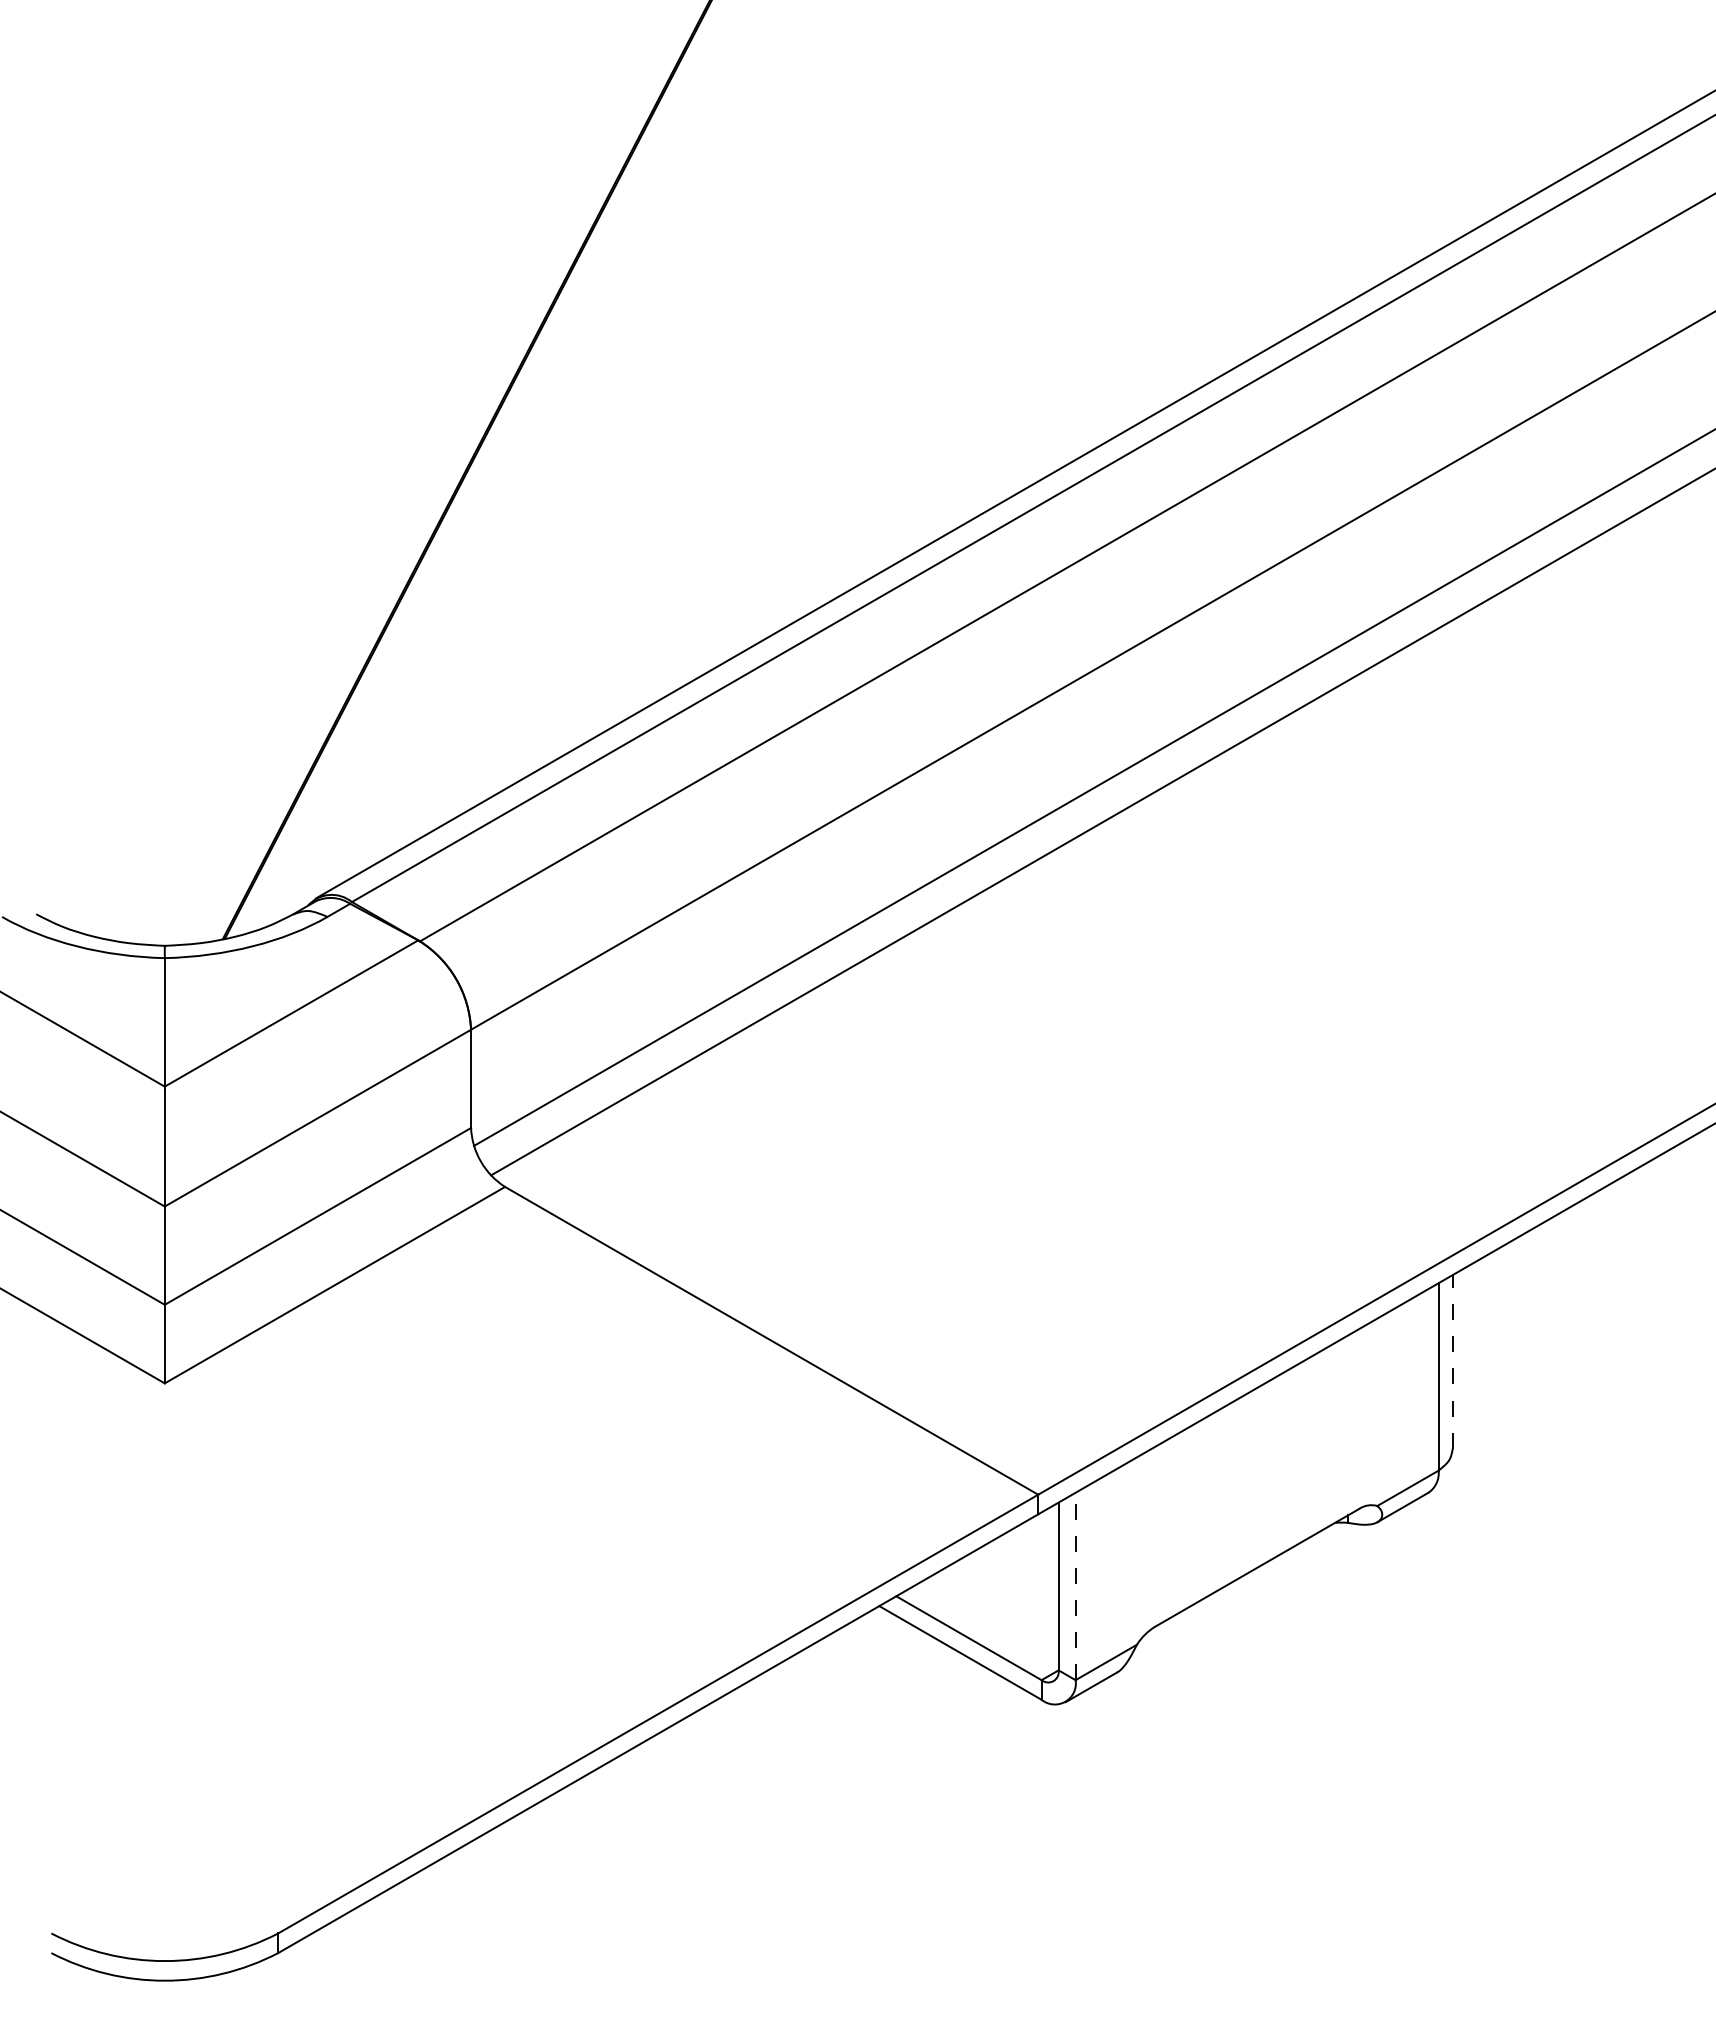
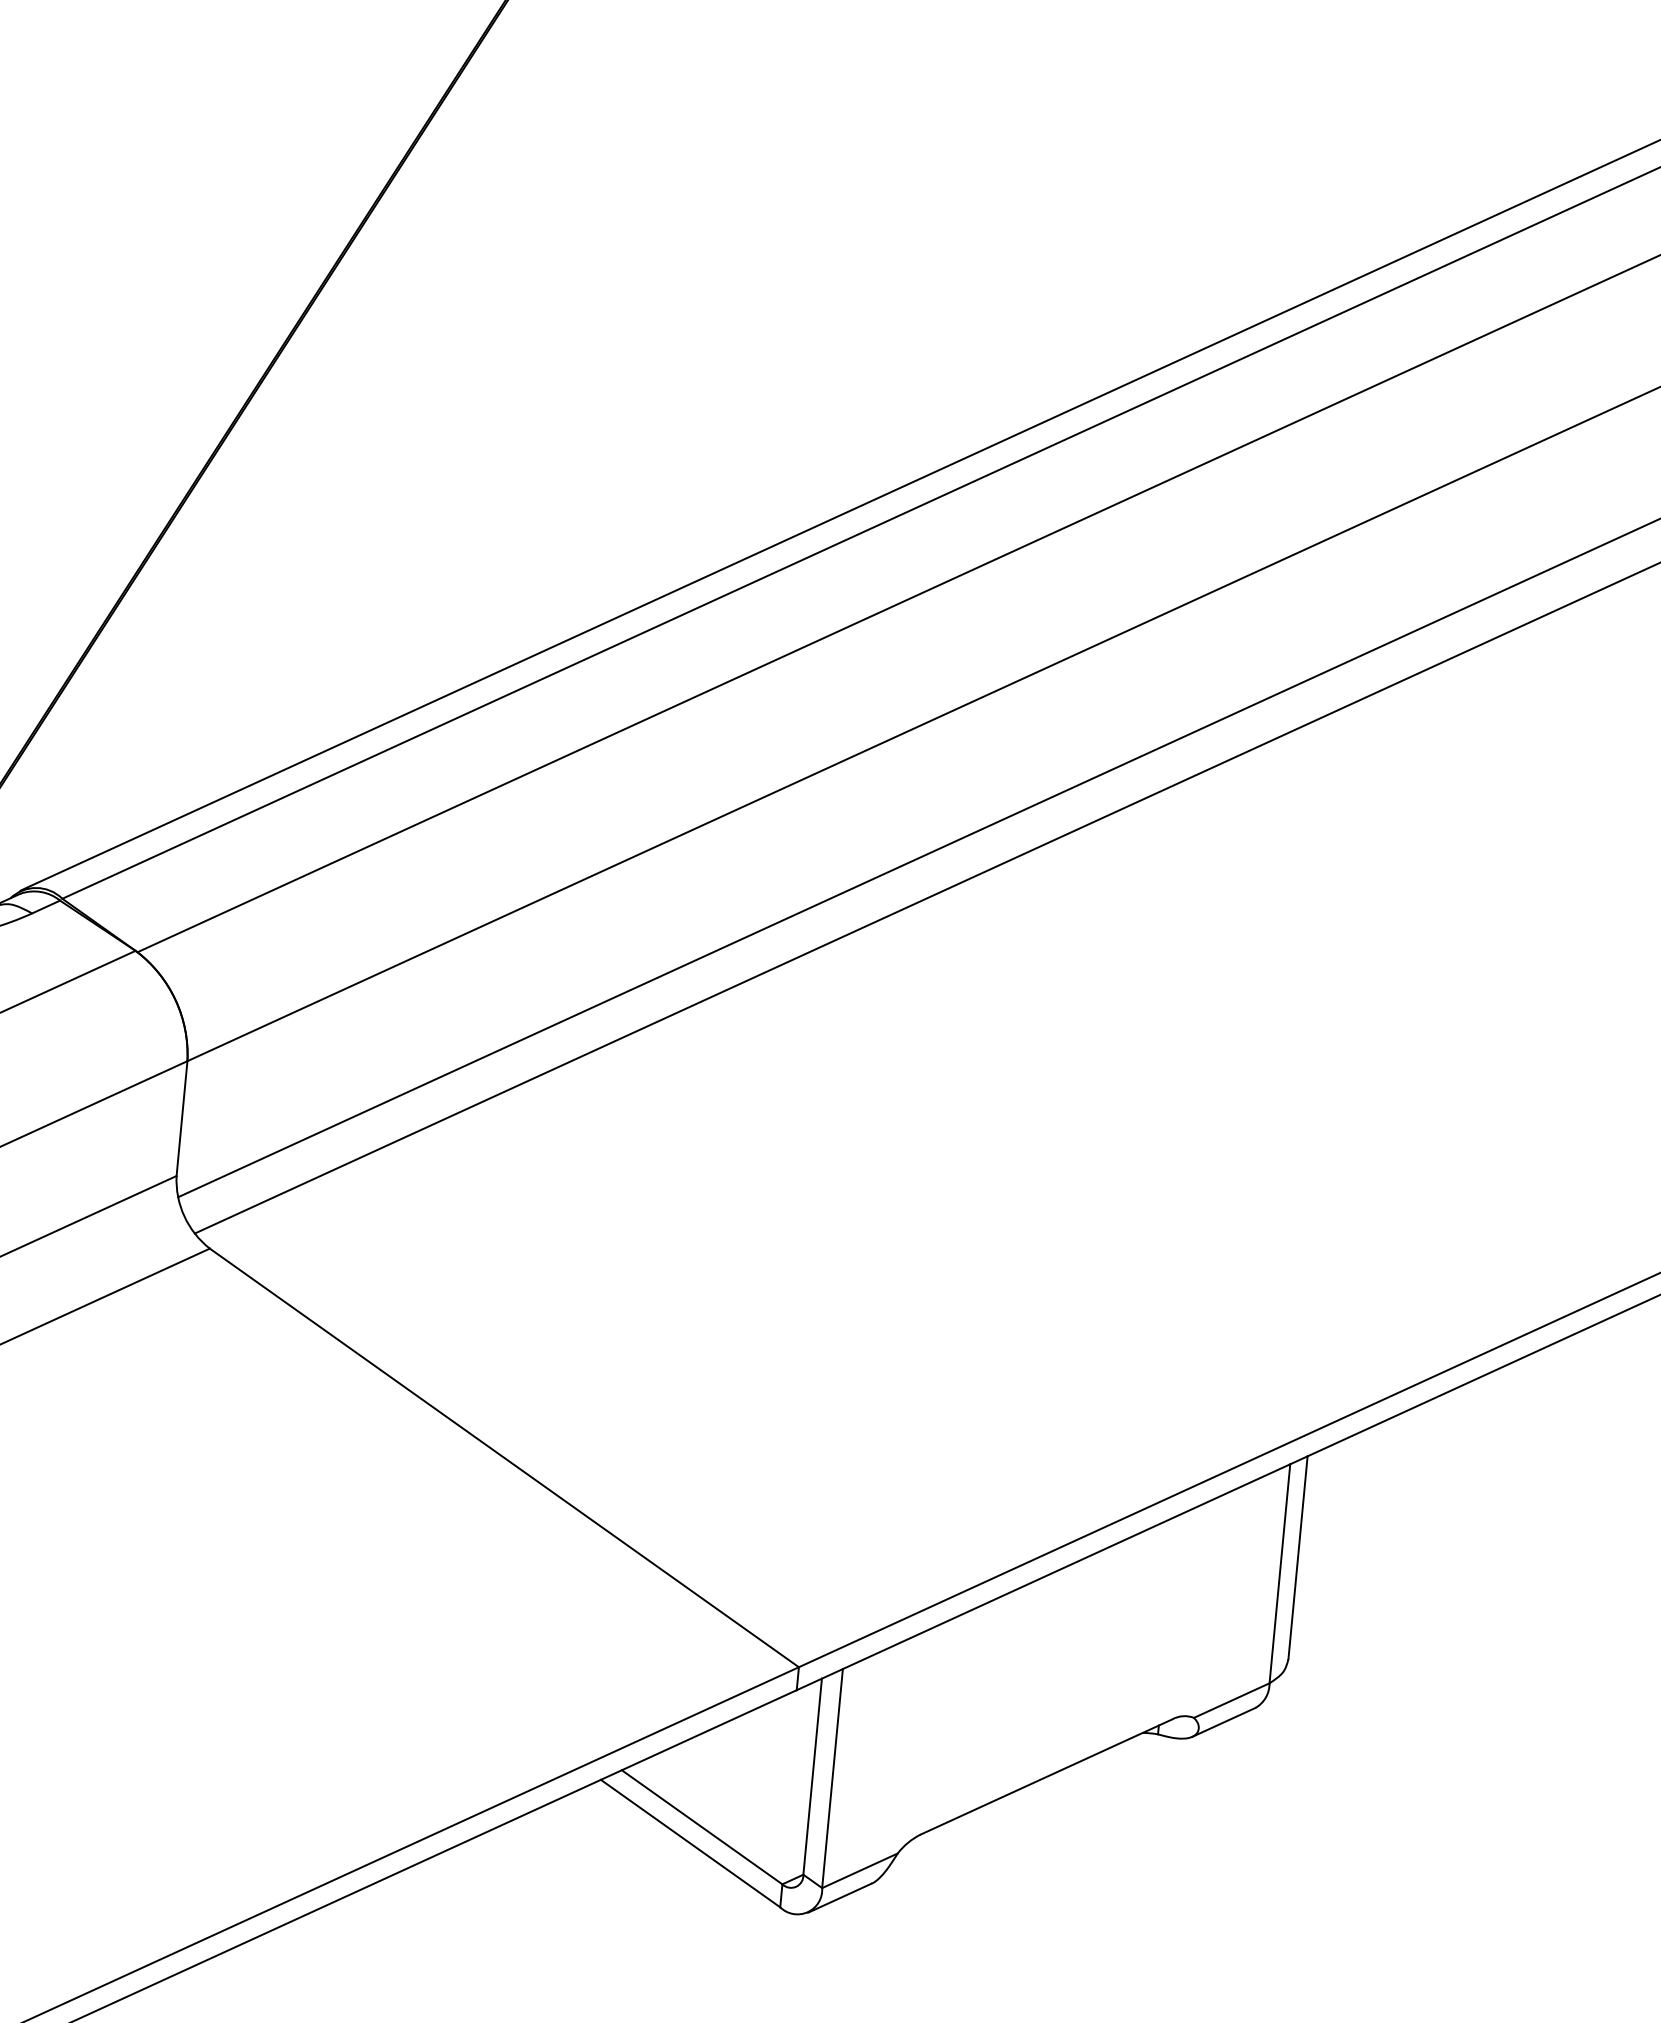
line: (1452, 1361) -> (1297, 1557), dashed -> solid
line: (1075, 1586) -> (832, 1778), dashed -> solid

